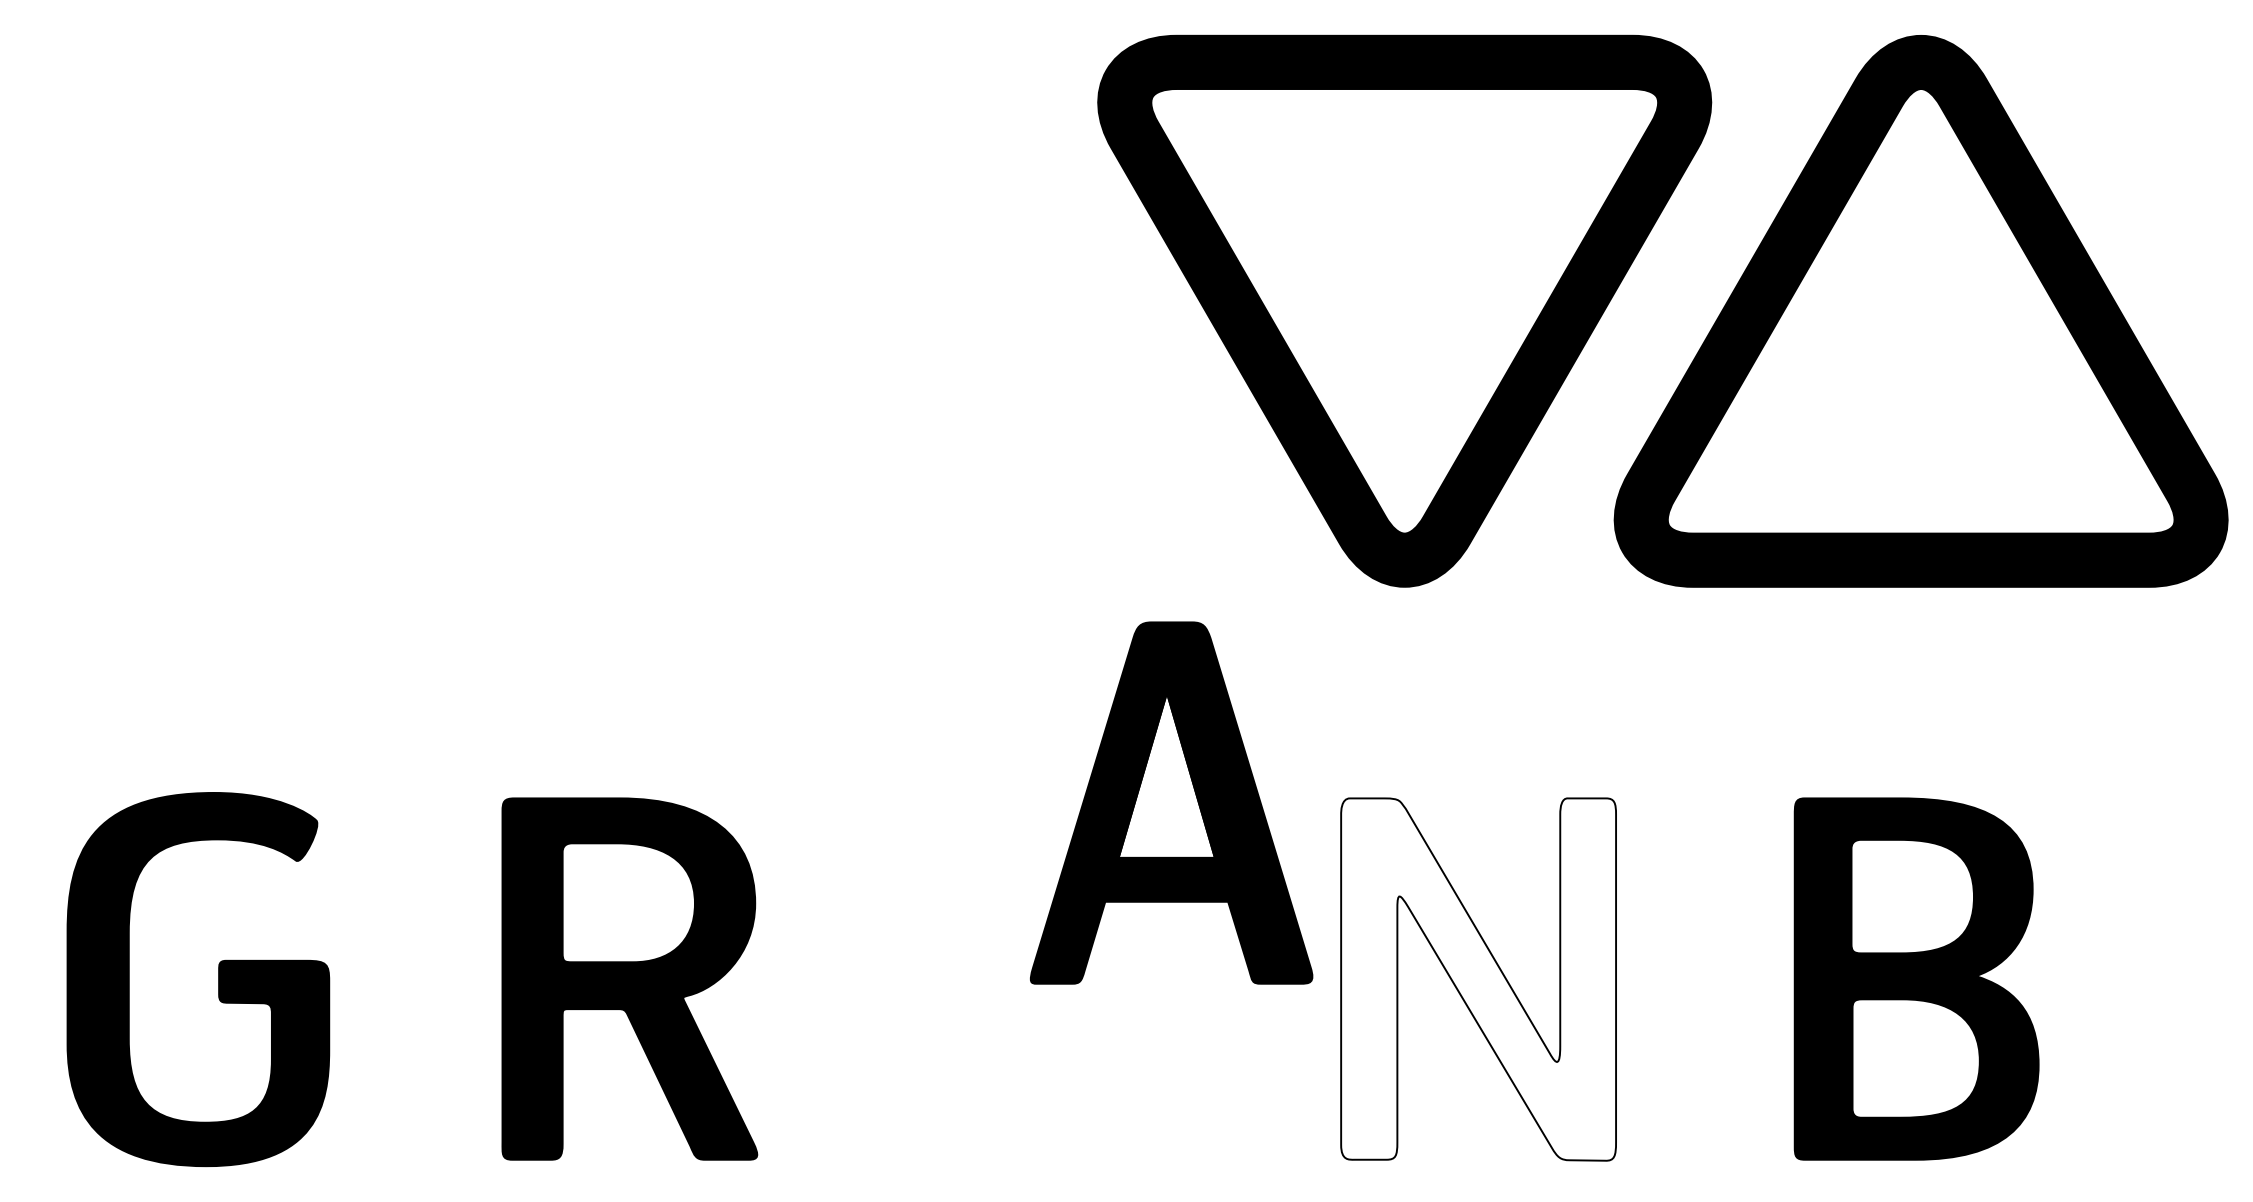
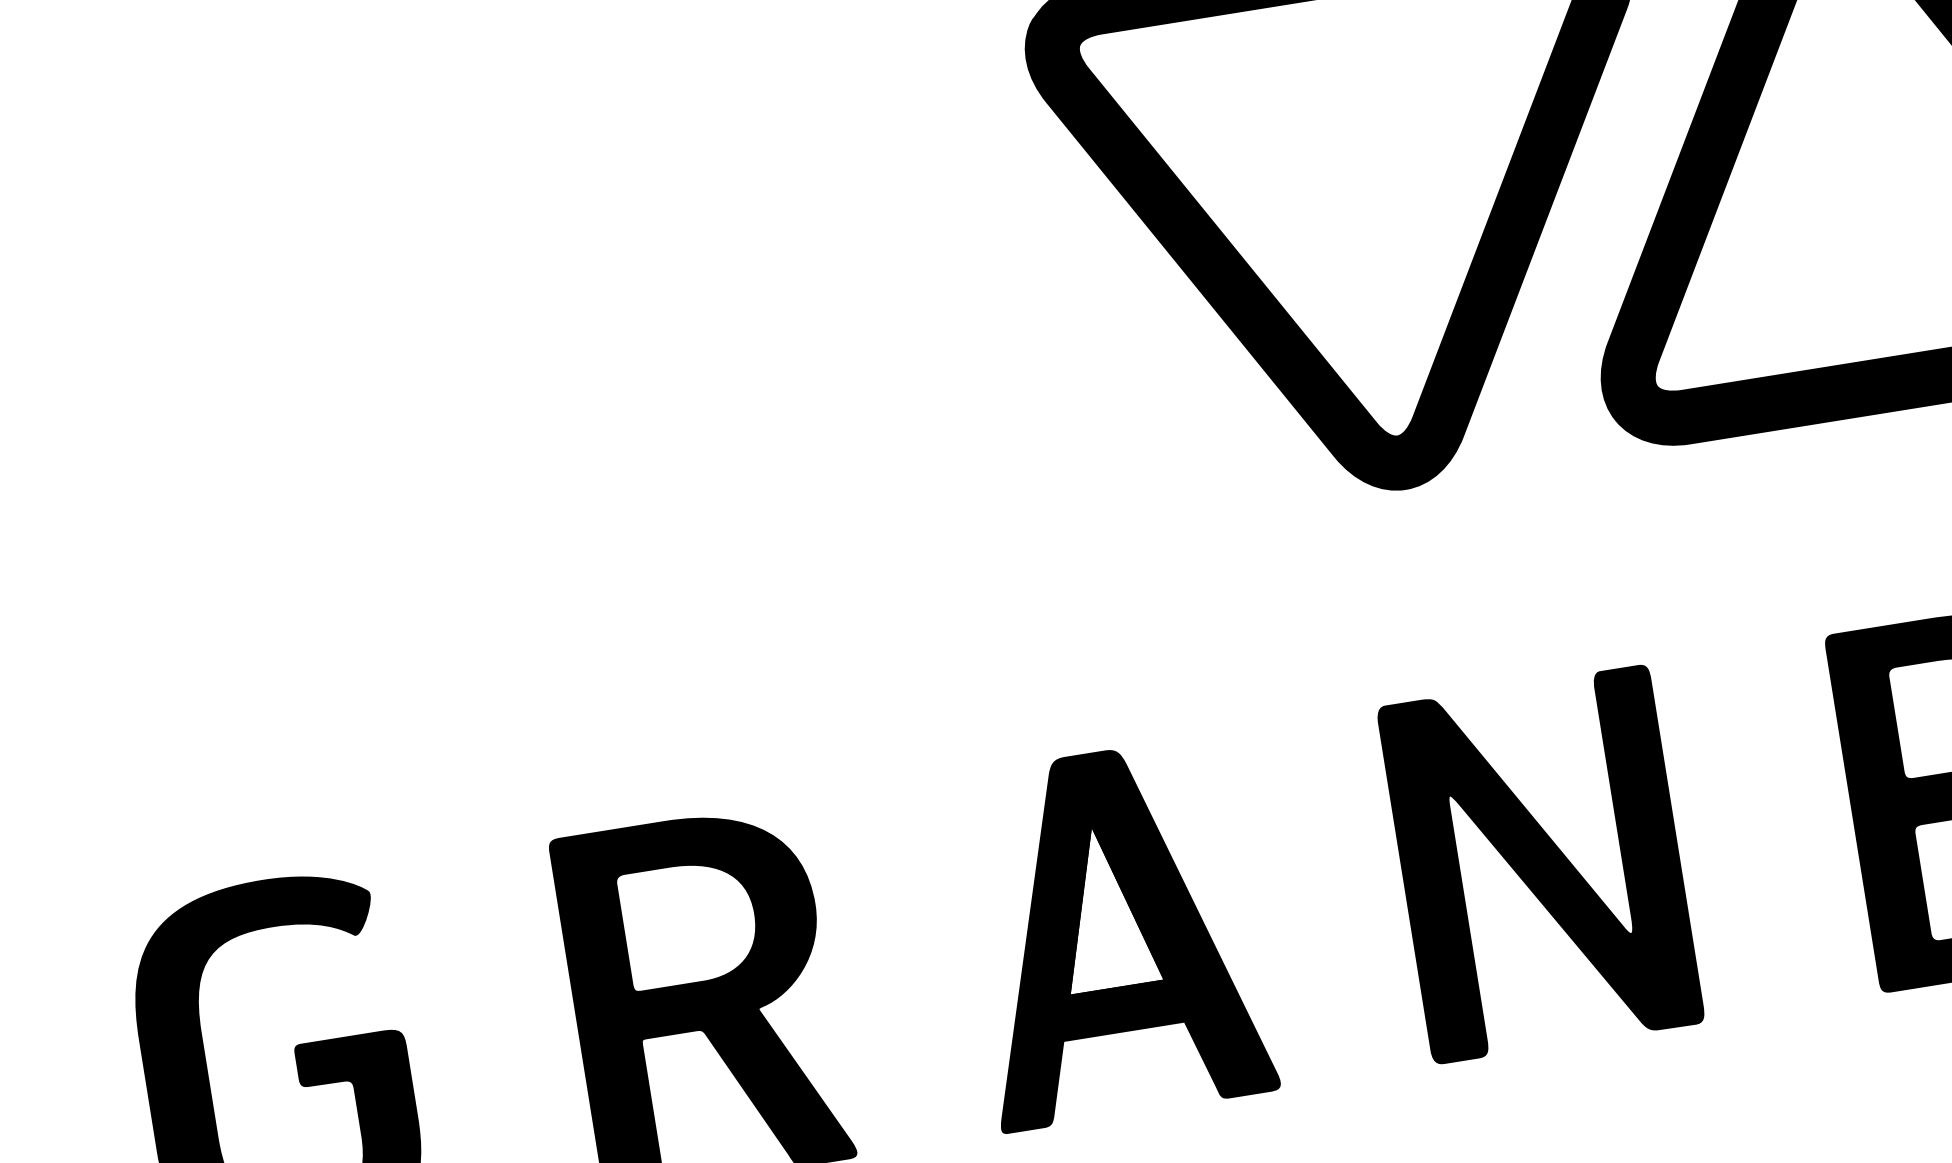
part: (1171, 802) -> (1113, 932), moved
fill: (1478, 979) -> (1540, 865), added

